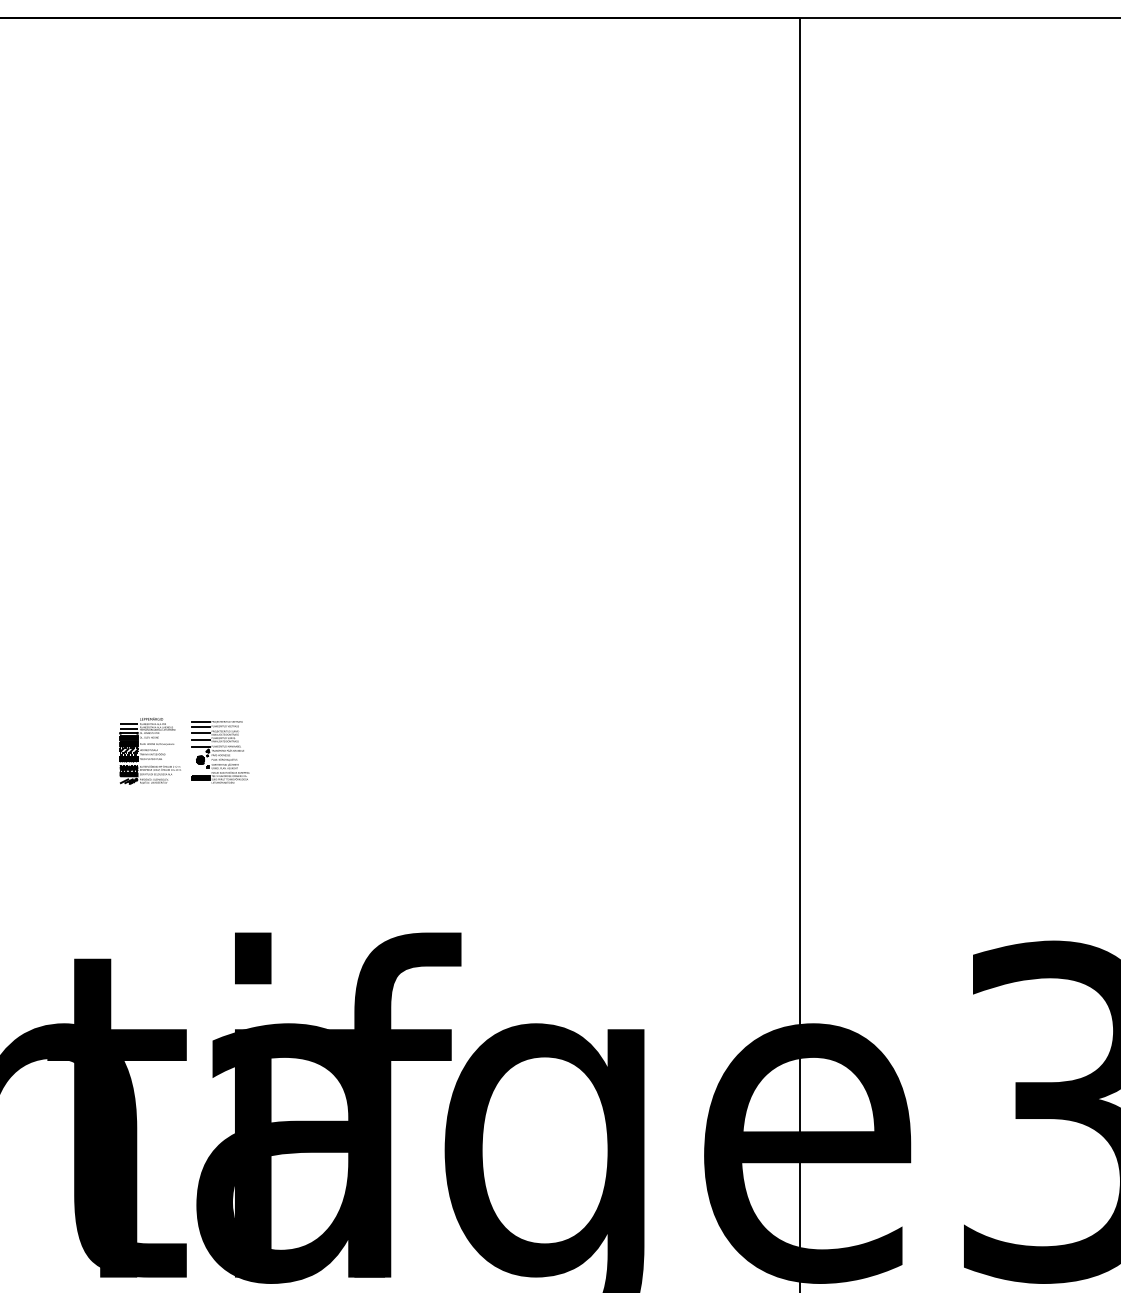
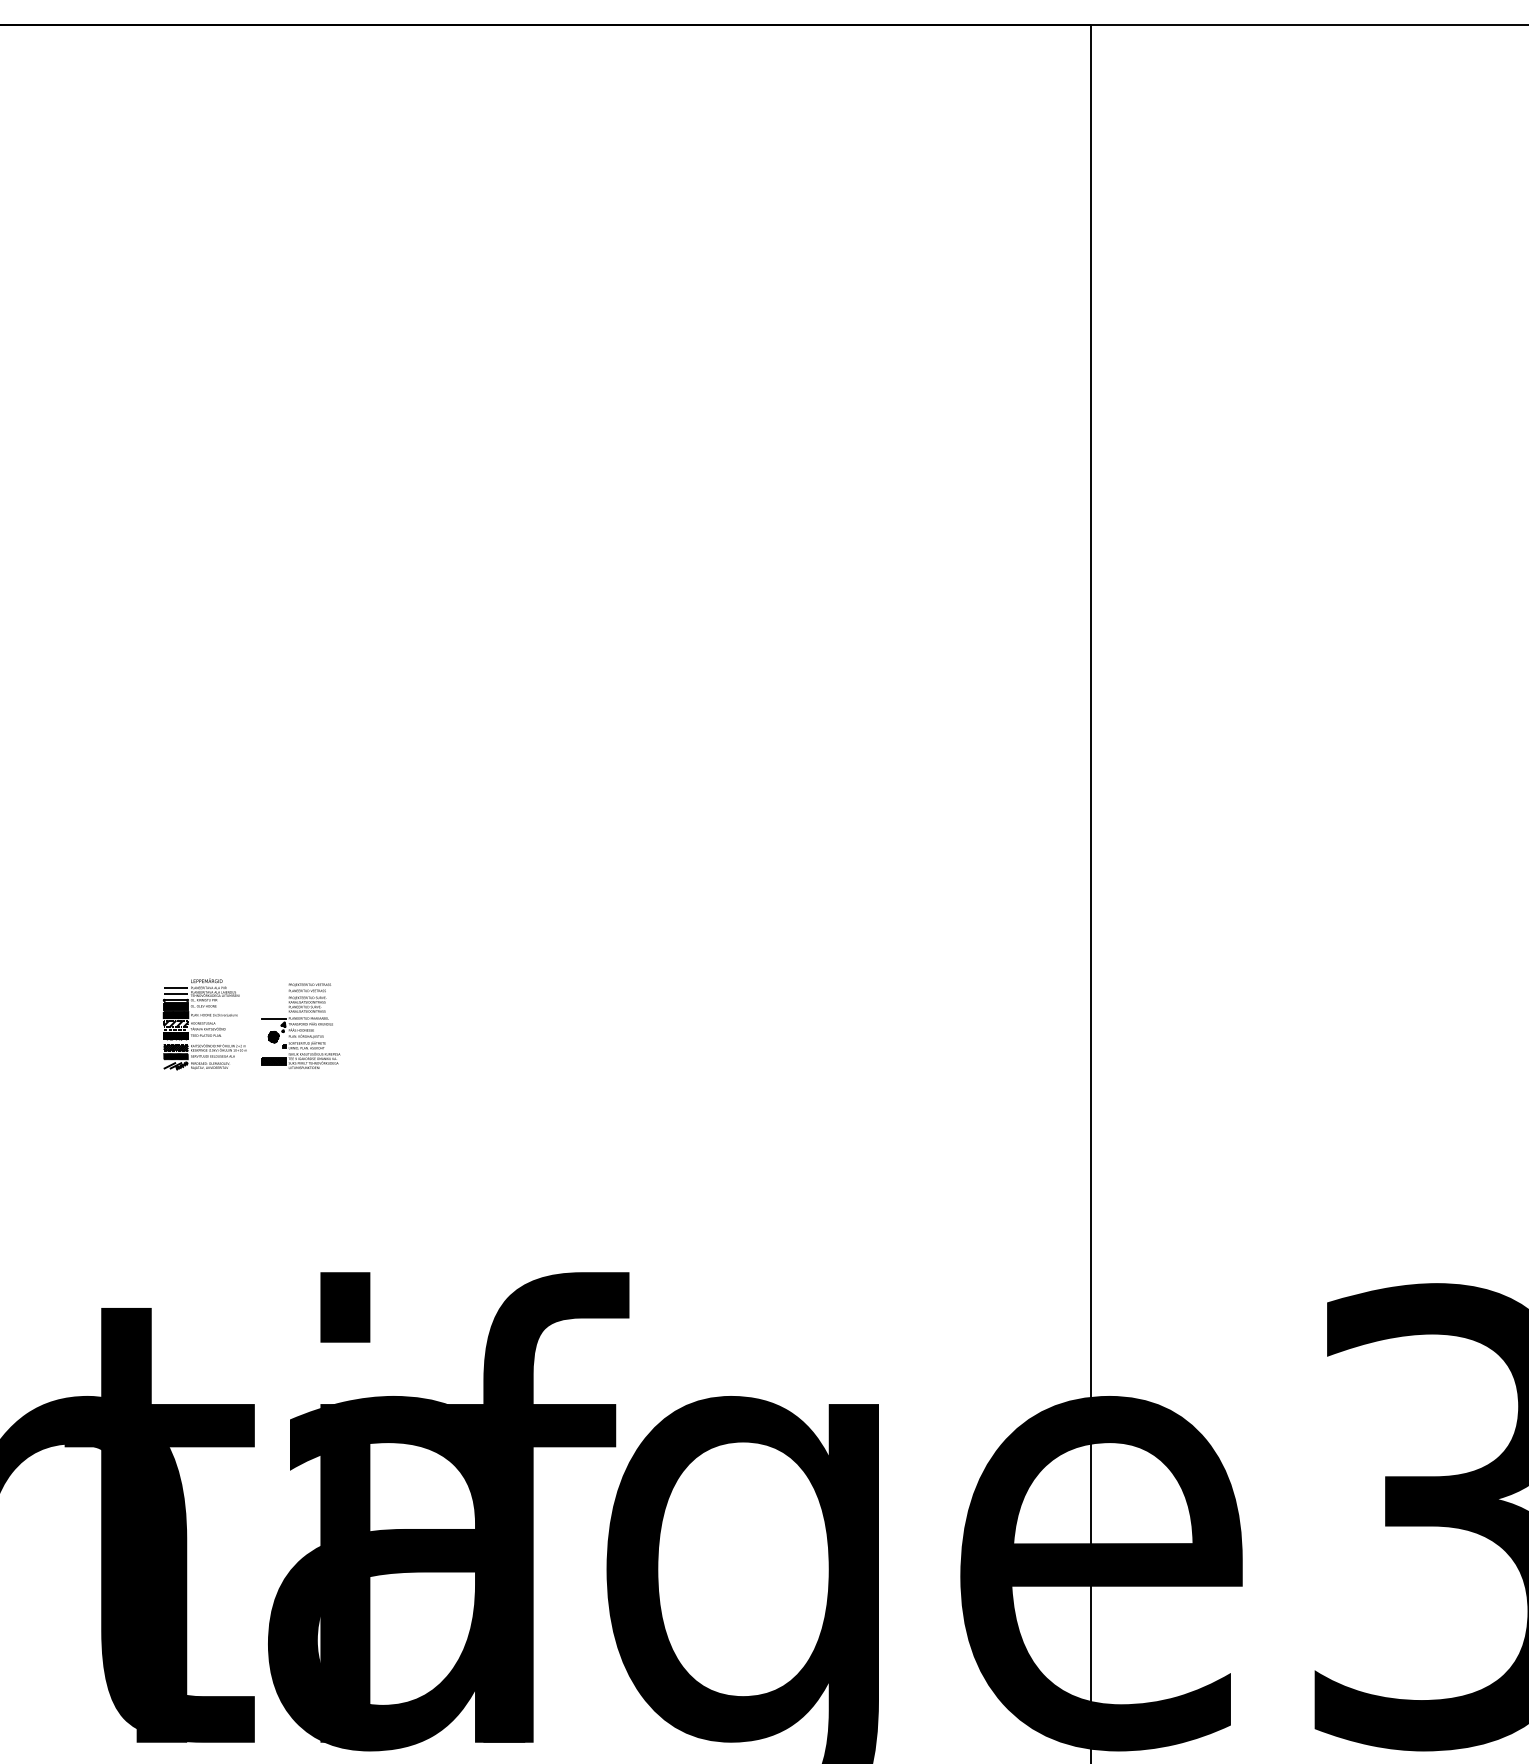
line: (200, 722) -> (273, 985), removed
line: (200, 726) -> (273, 991), removed
line: (200, 733) -> (273, 1000), removed
line: (200, 739) -> (273, 1009), removed

